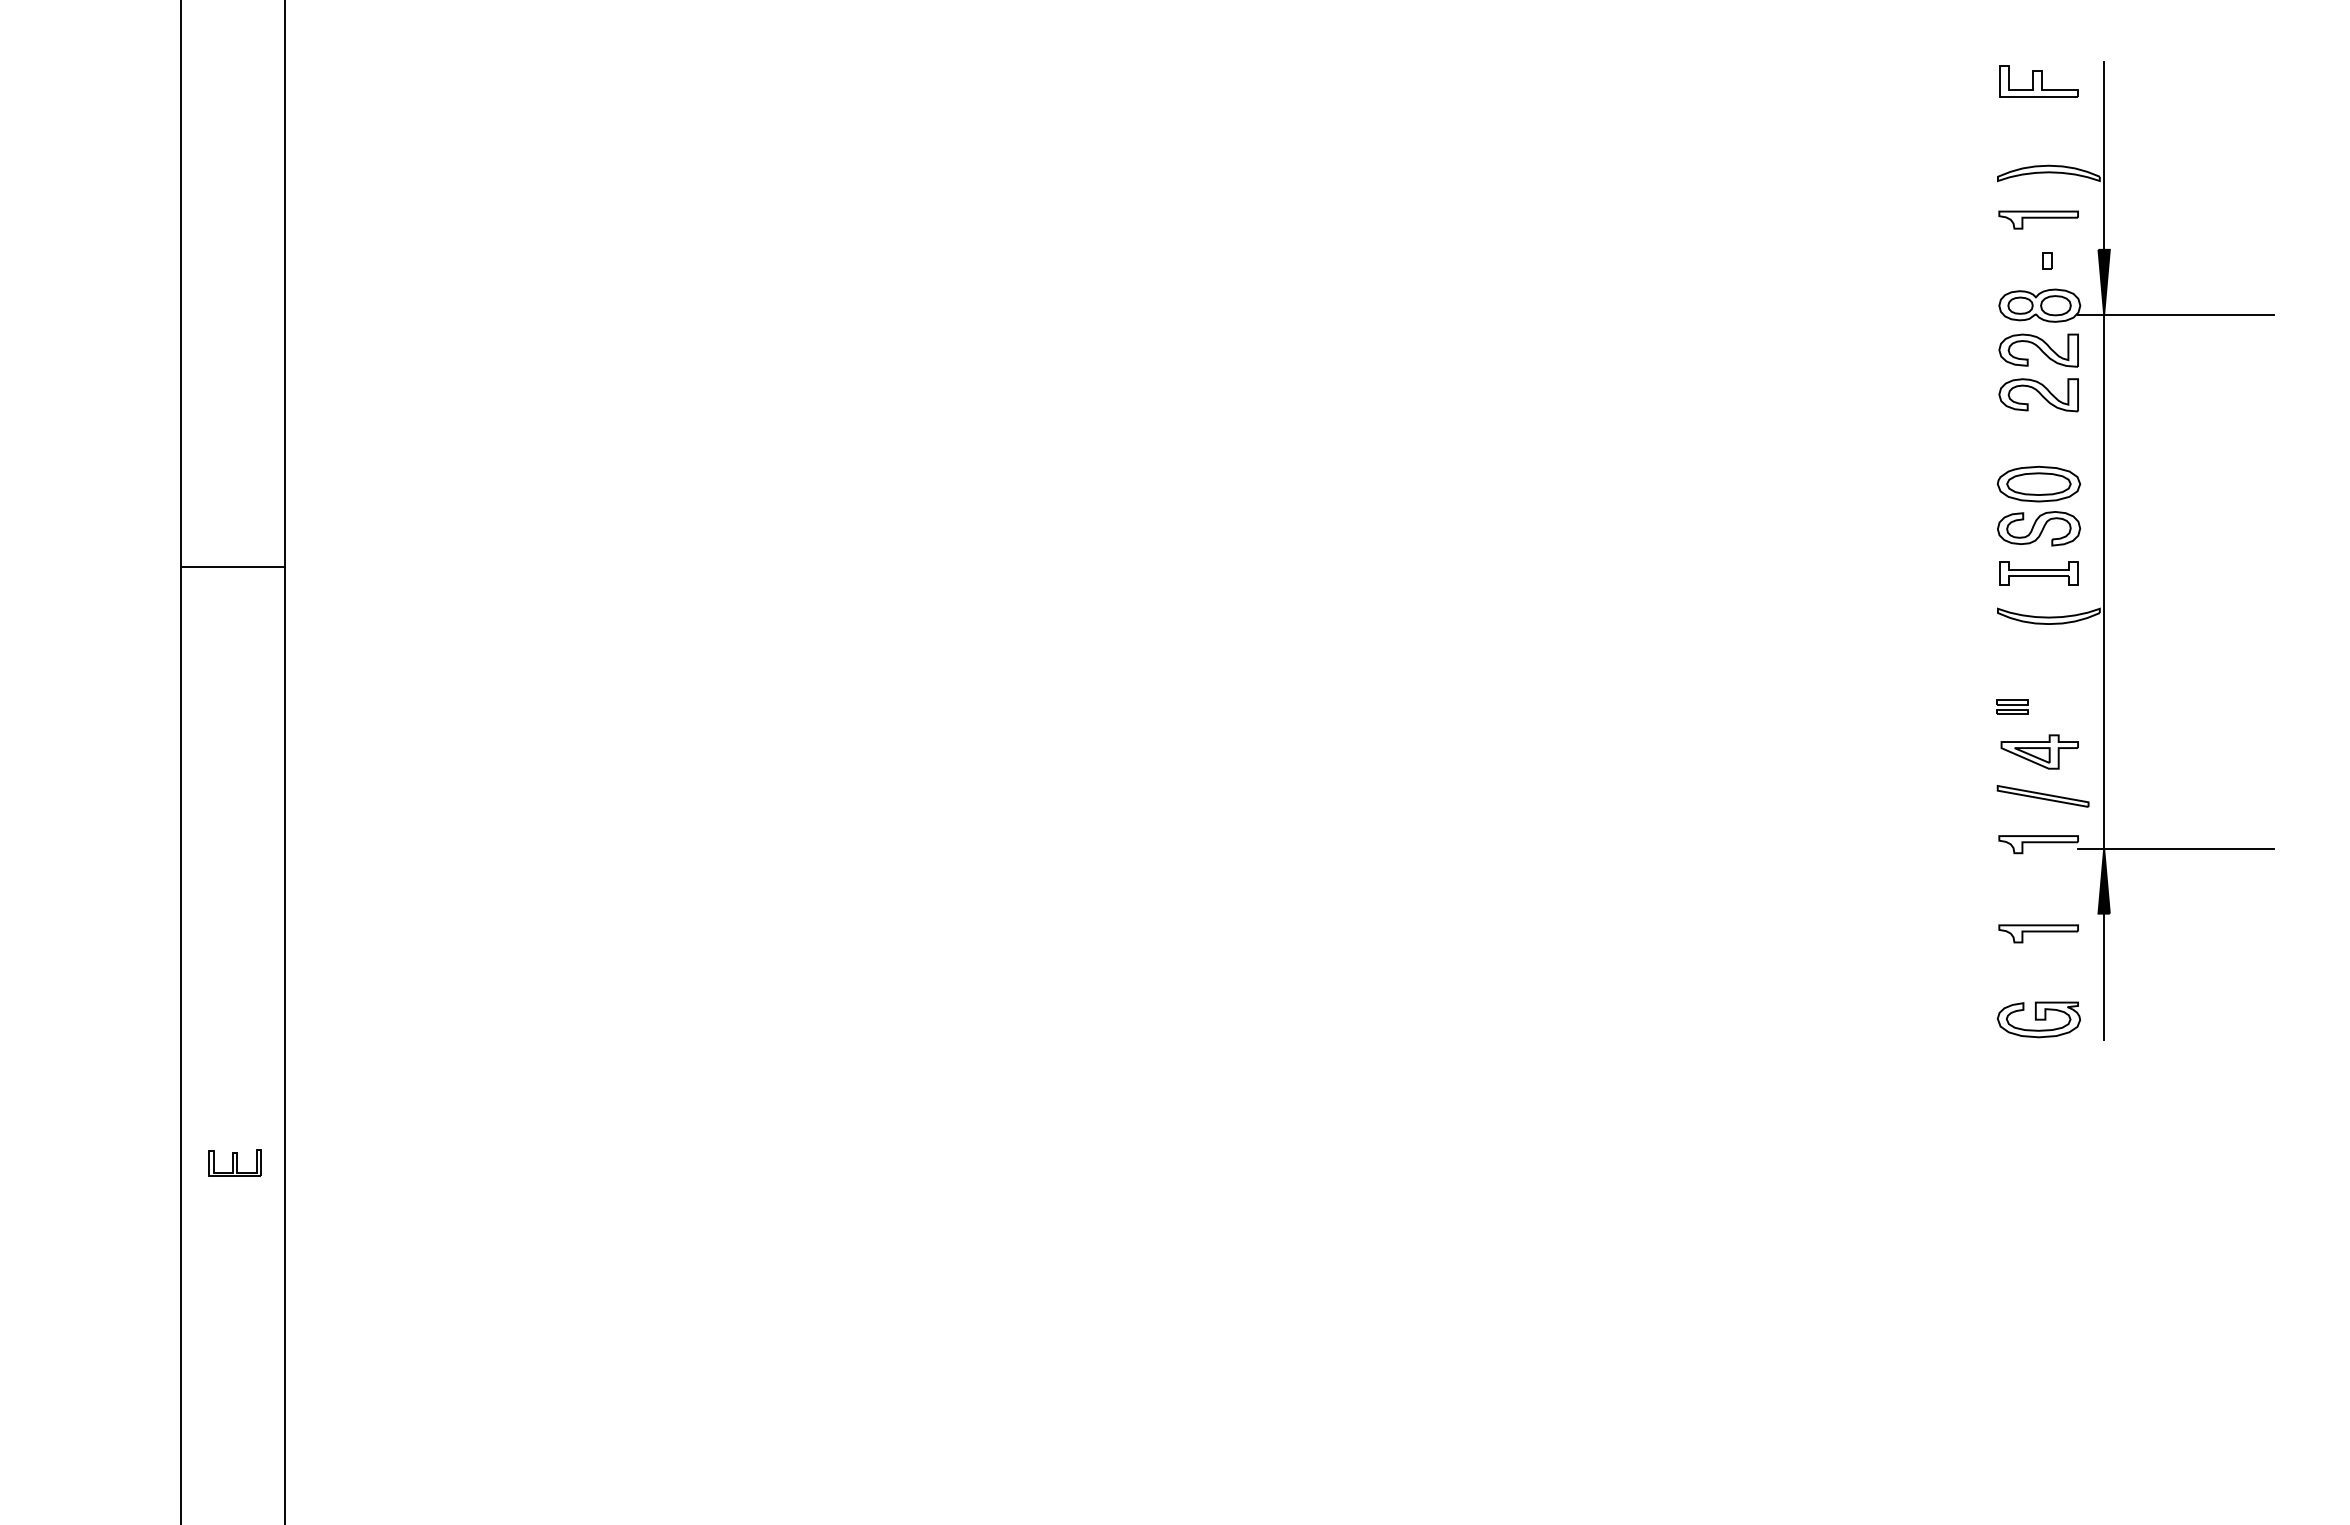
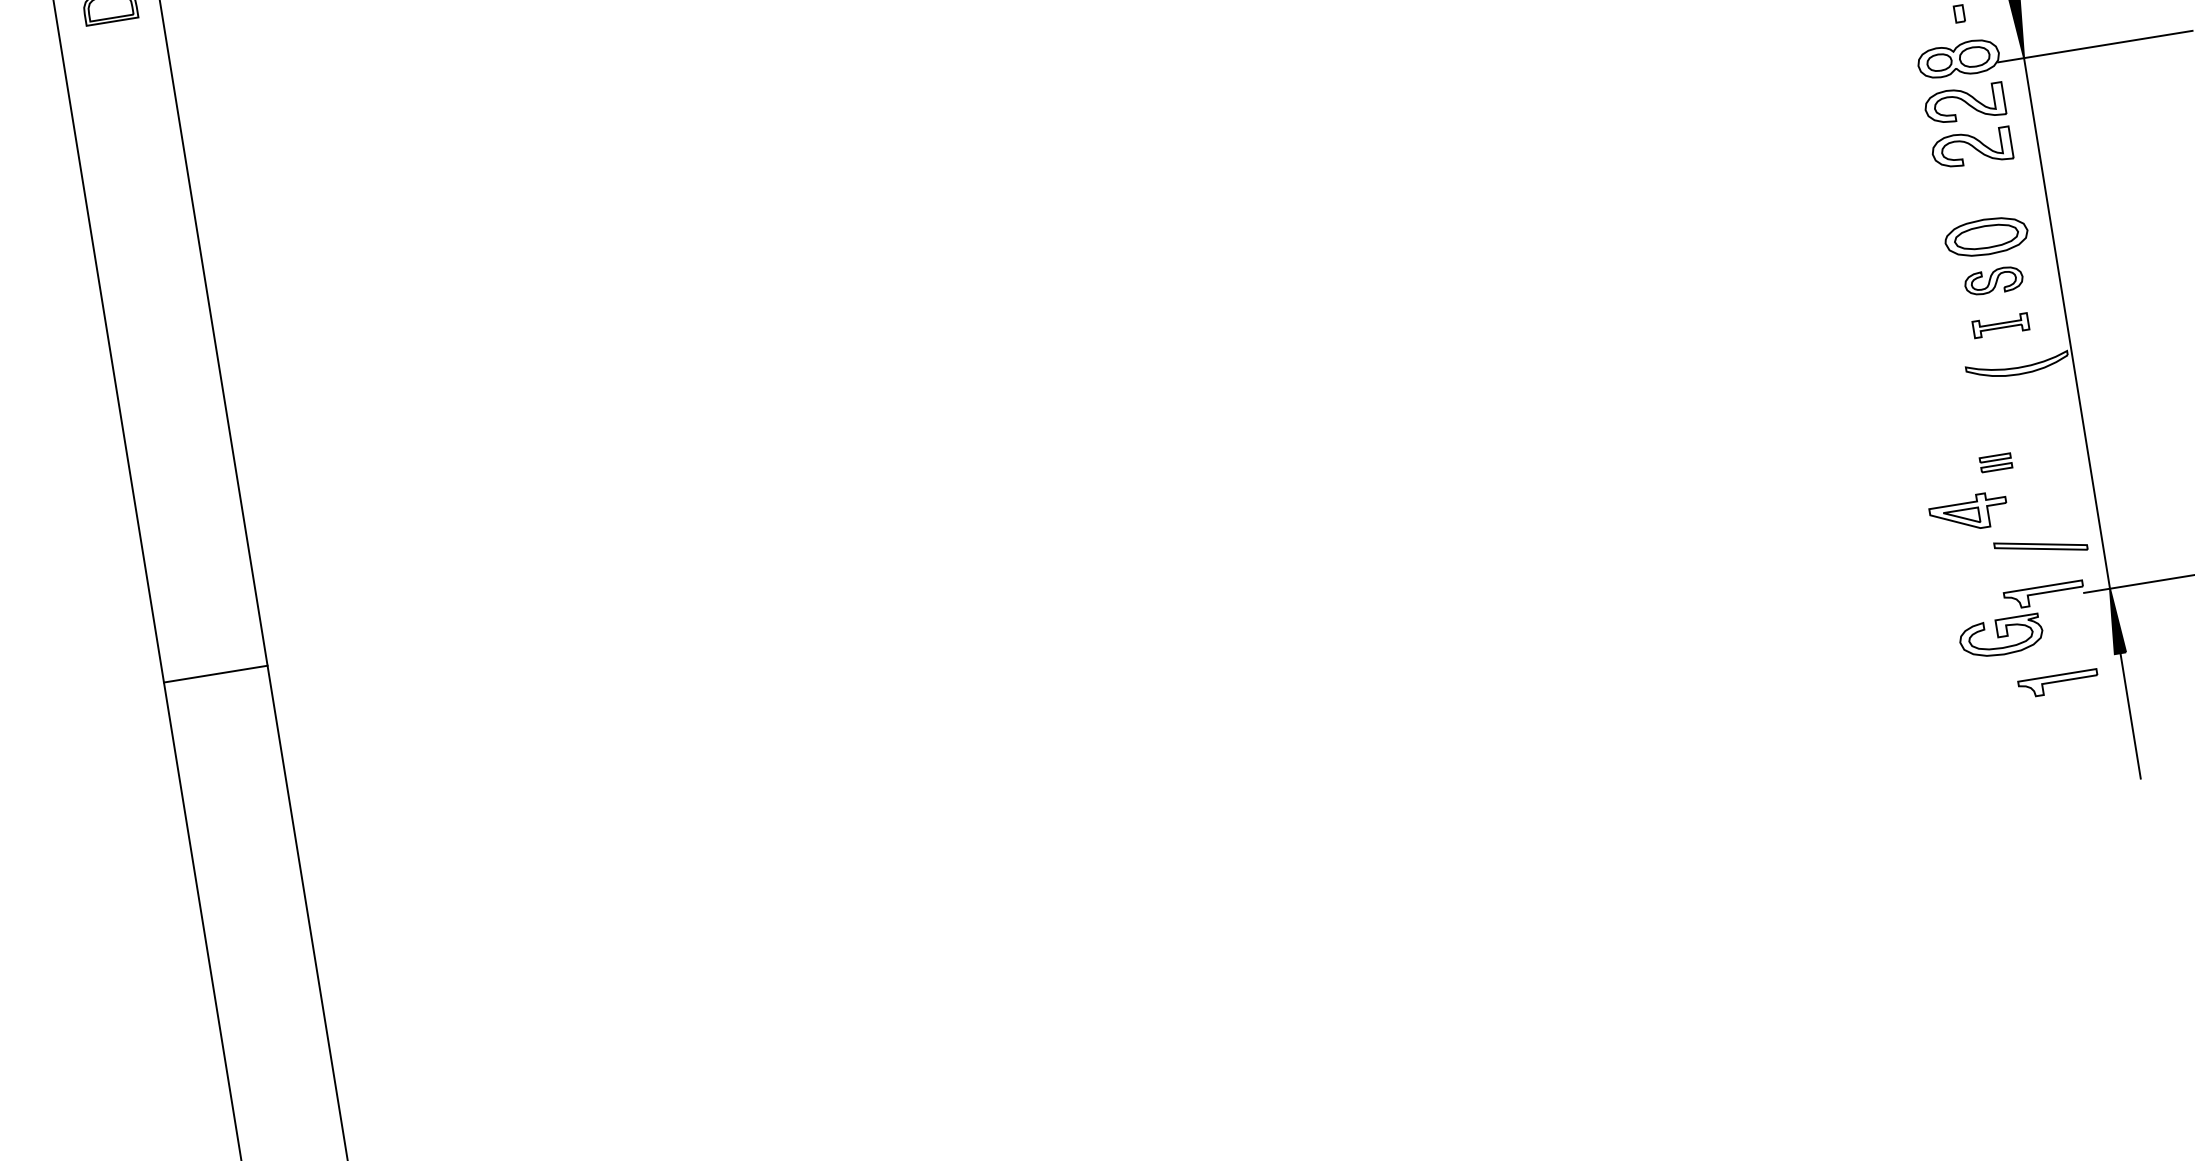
part: (2039, 528) -> (1994, 280), size x0.7
line: (232, 566) -> (215, 674), moved
part: (2038, 573) -> (2000, 325), size x0.7
part: (2039, 751) -> (1968, 512), moved
part: (2038, 1019) -> (2000, 636), moved

